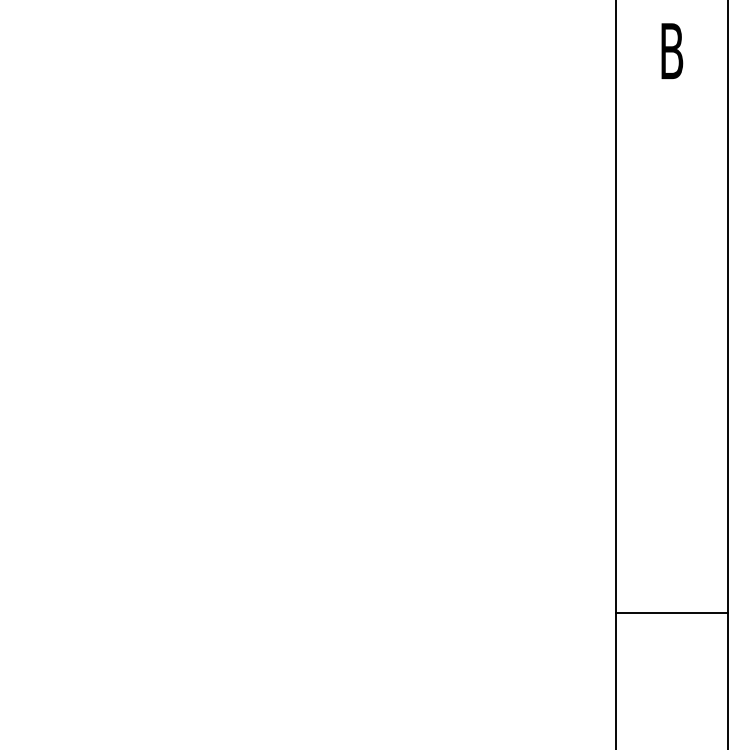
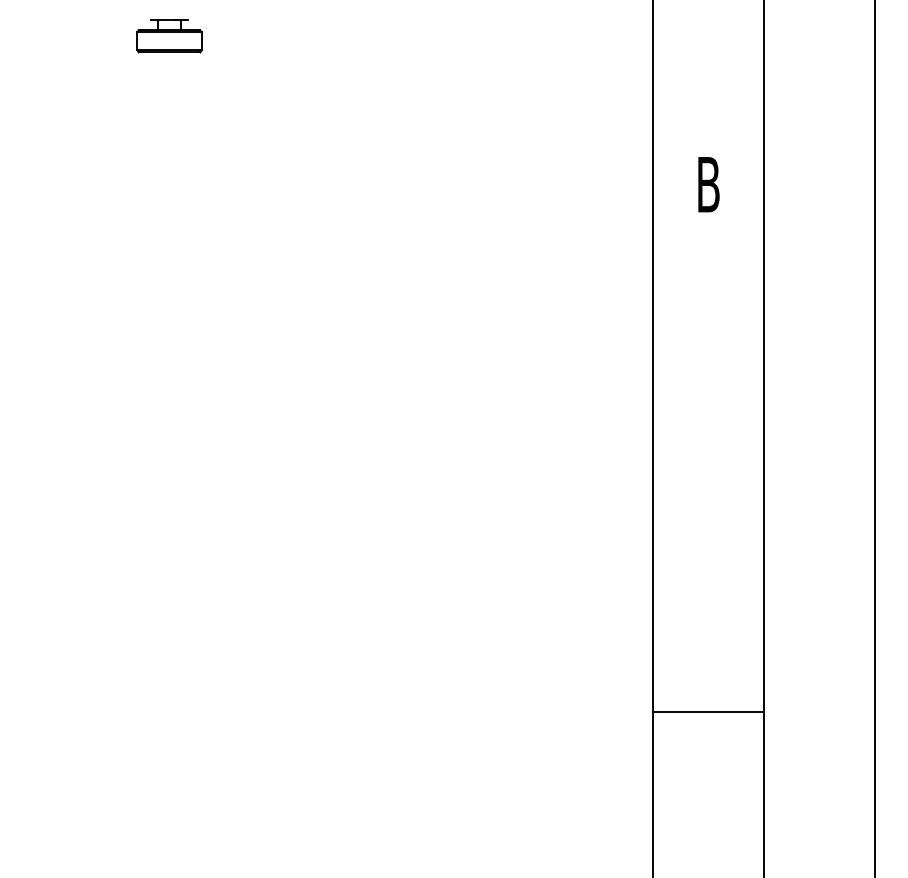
line: (671, 613) -> (708, 712), moved

